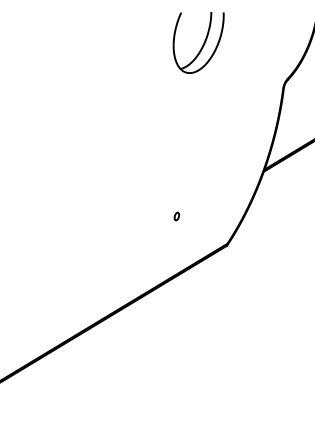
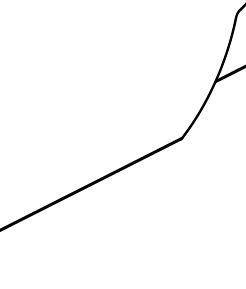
part: (176, 216) -> (143, 112), removed

